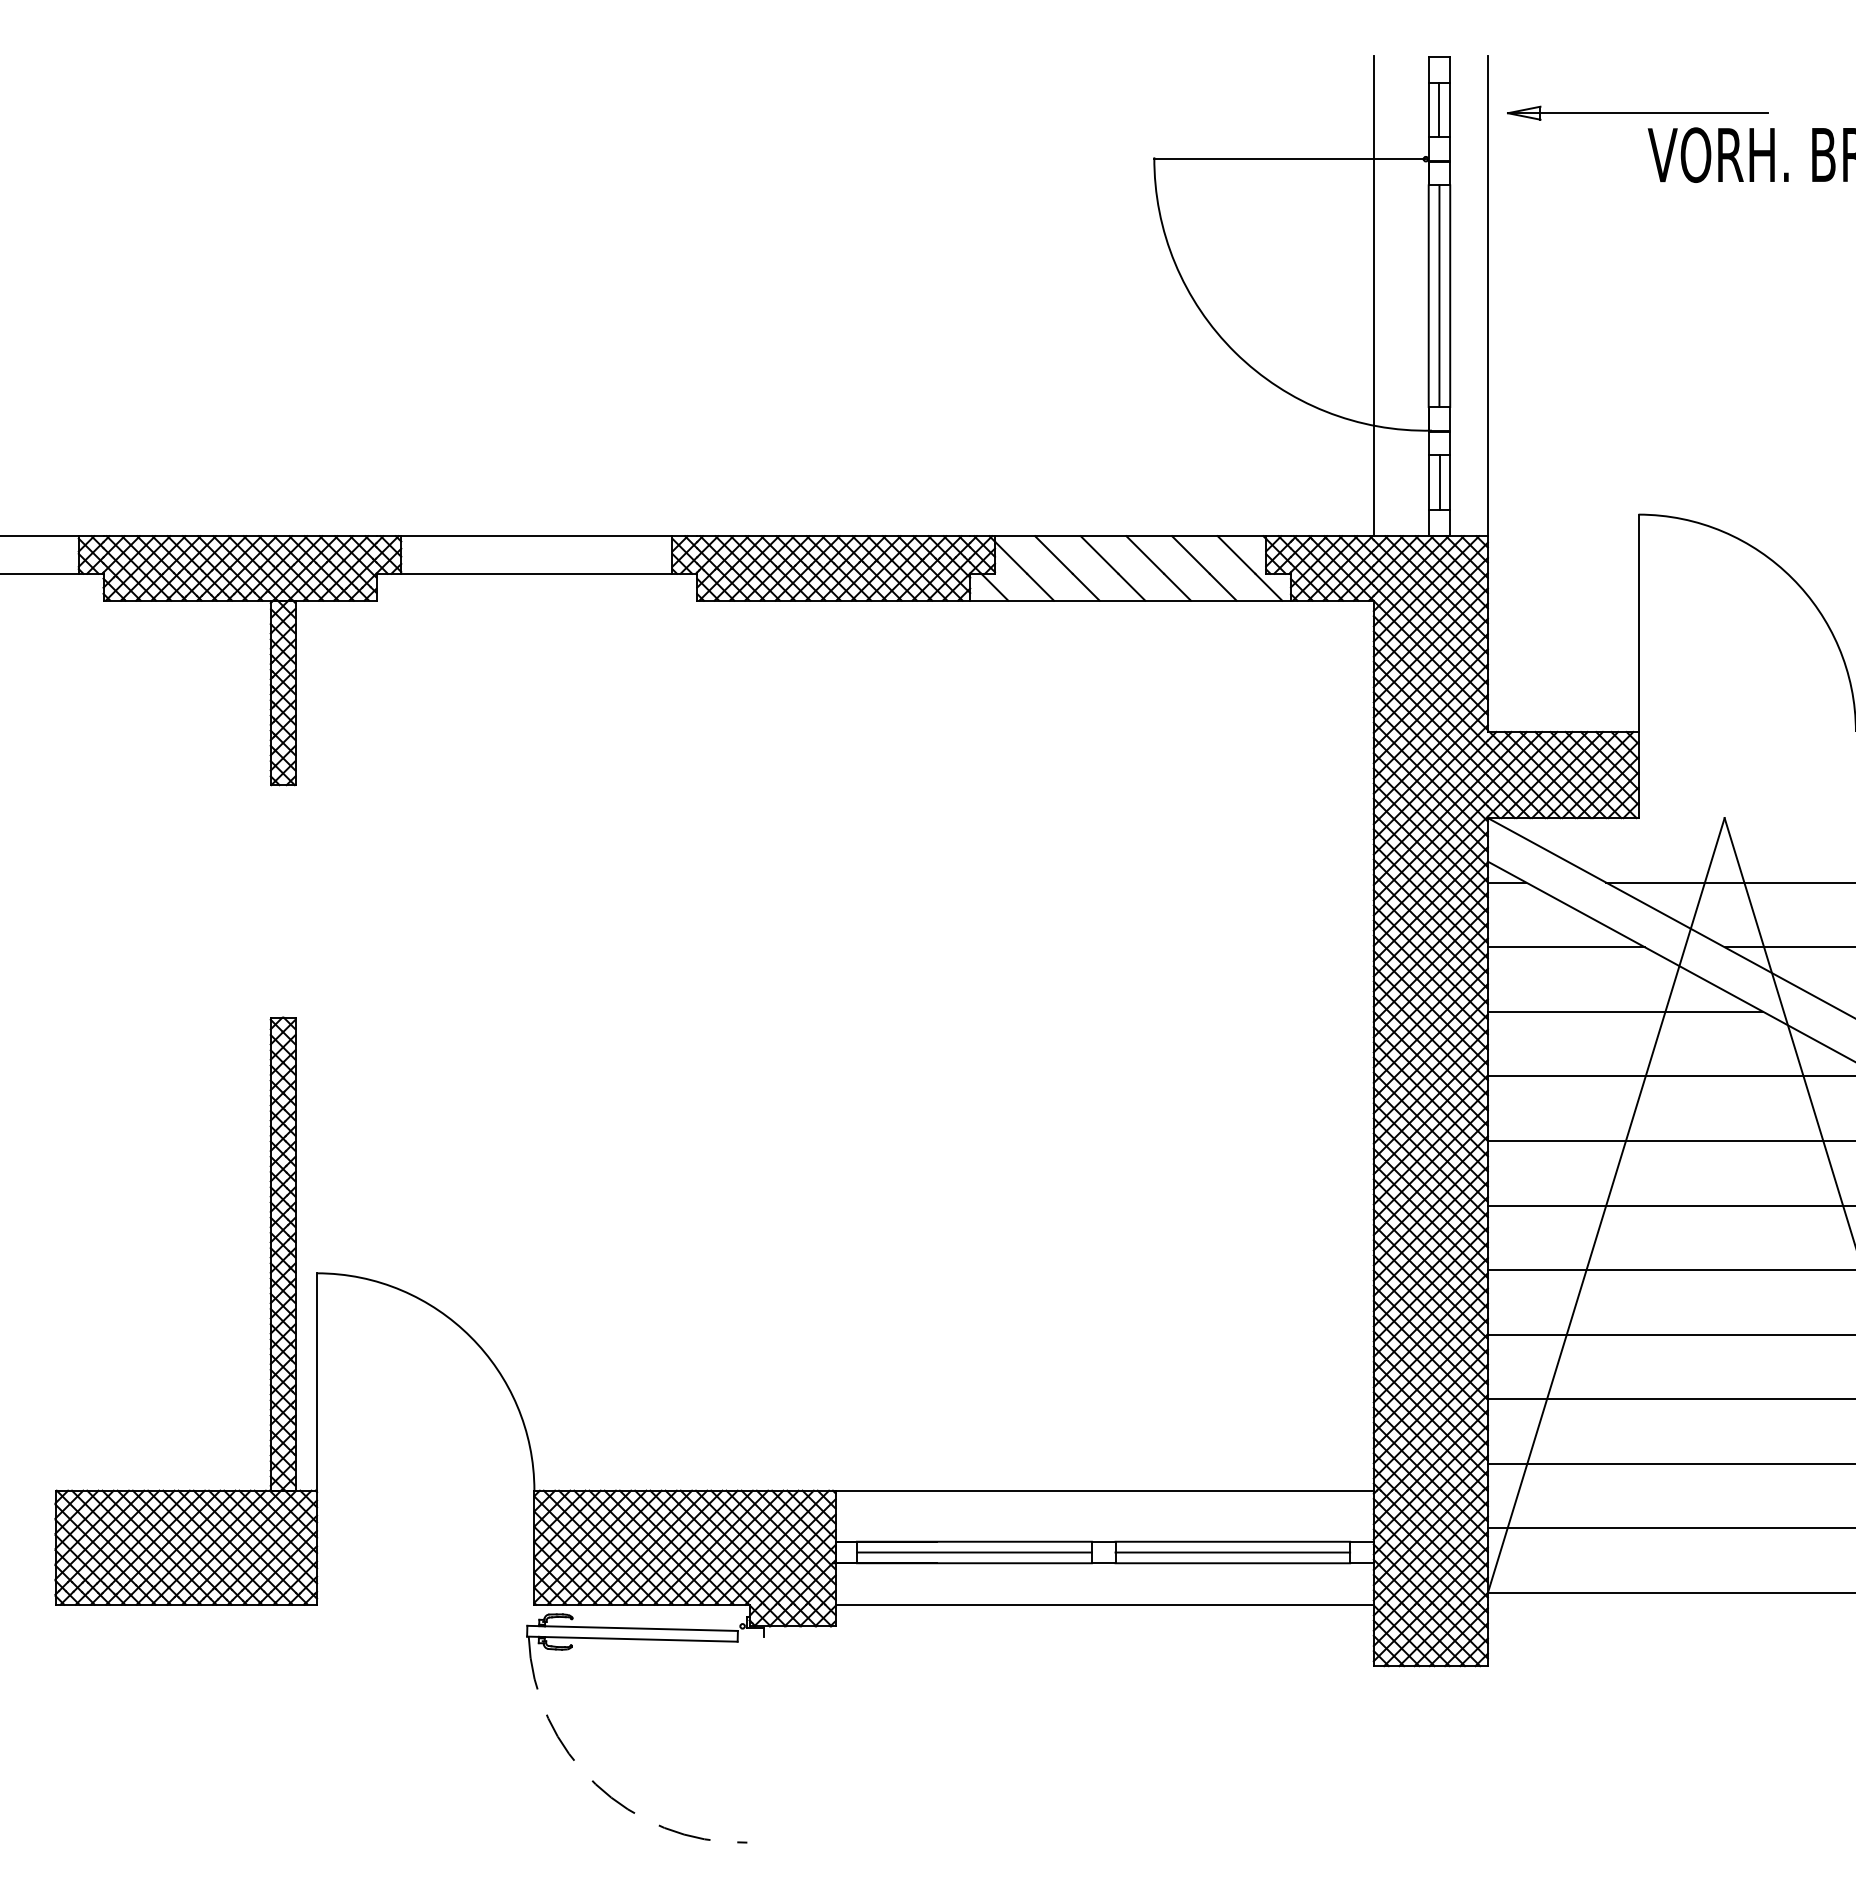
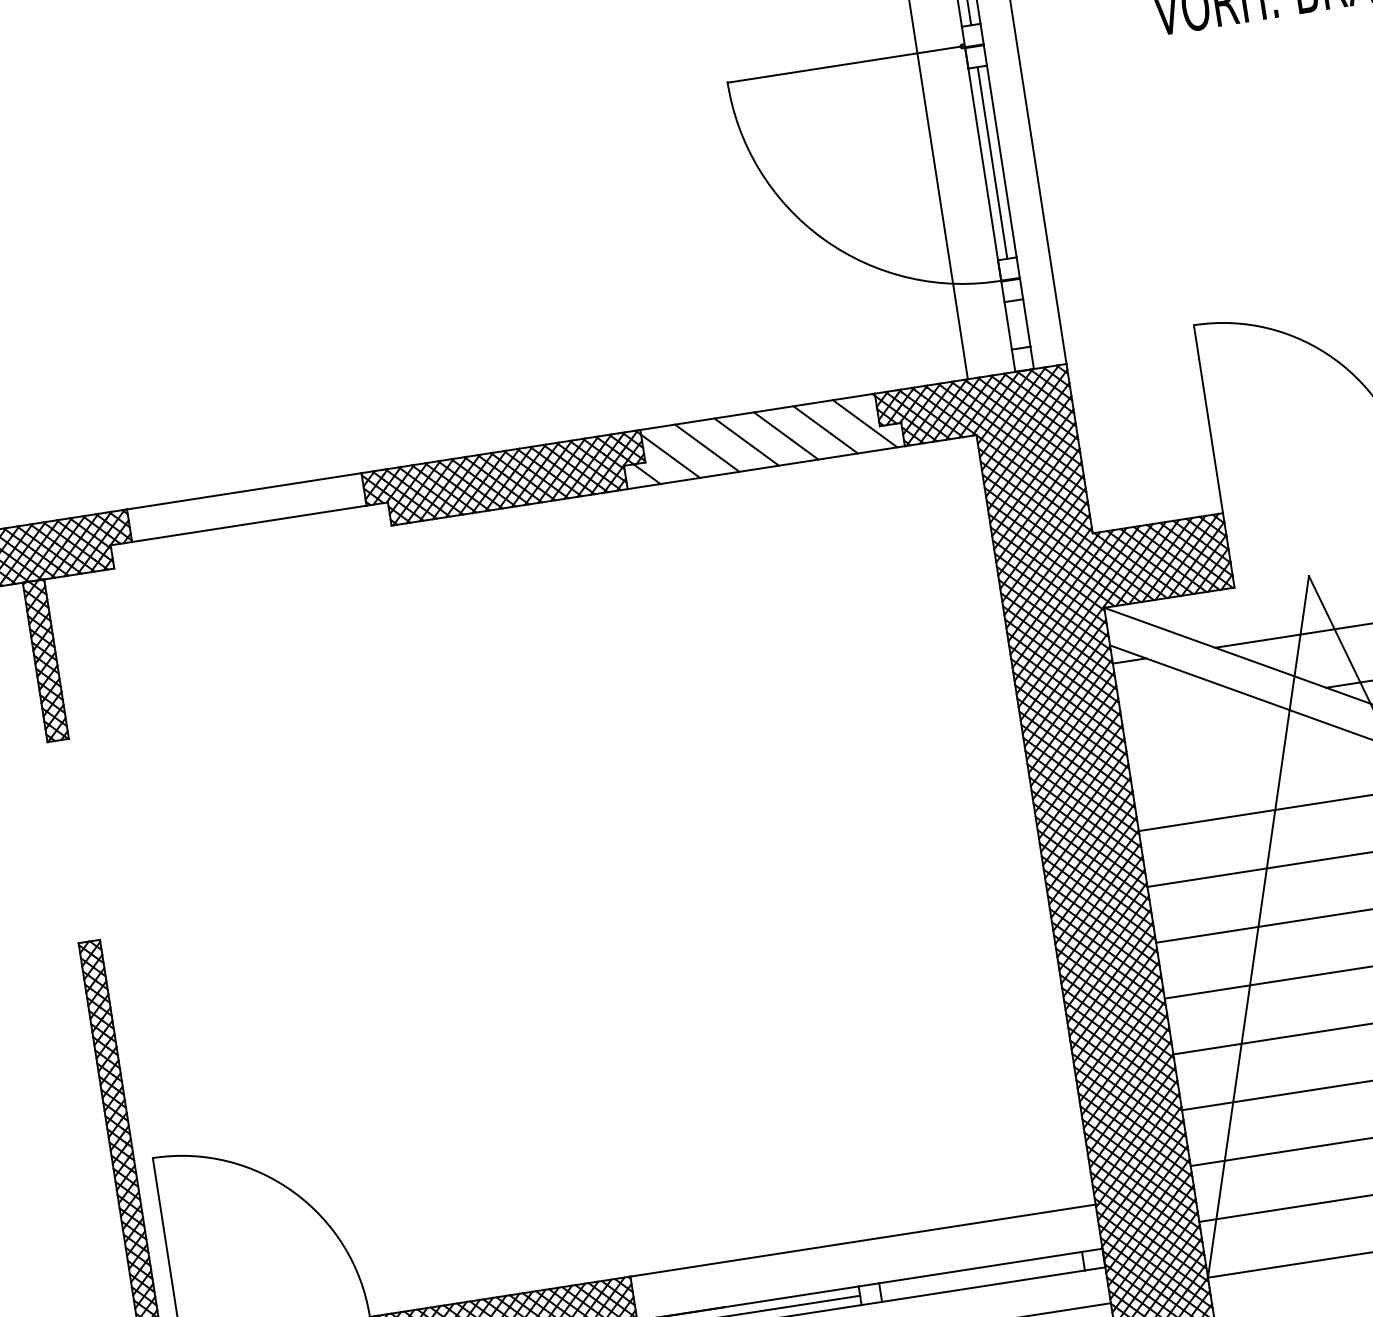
line: (1439, 482) -> (1017, 324), removed
line: (1565, 947) -> (1188, 709), removed
line: (1625, 1011) -> (1249, 756), removed
line: (1232, 1552) -> (981, 1276), removed

